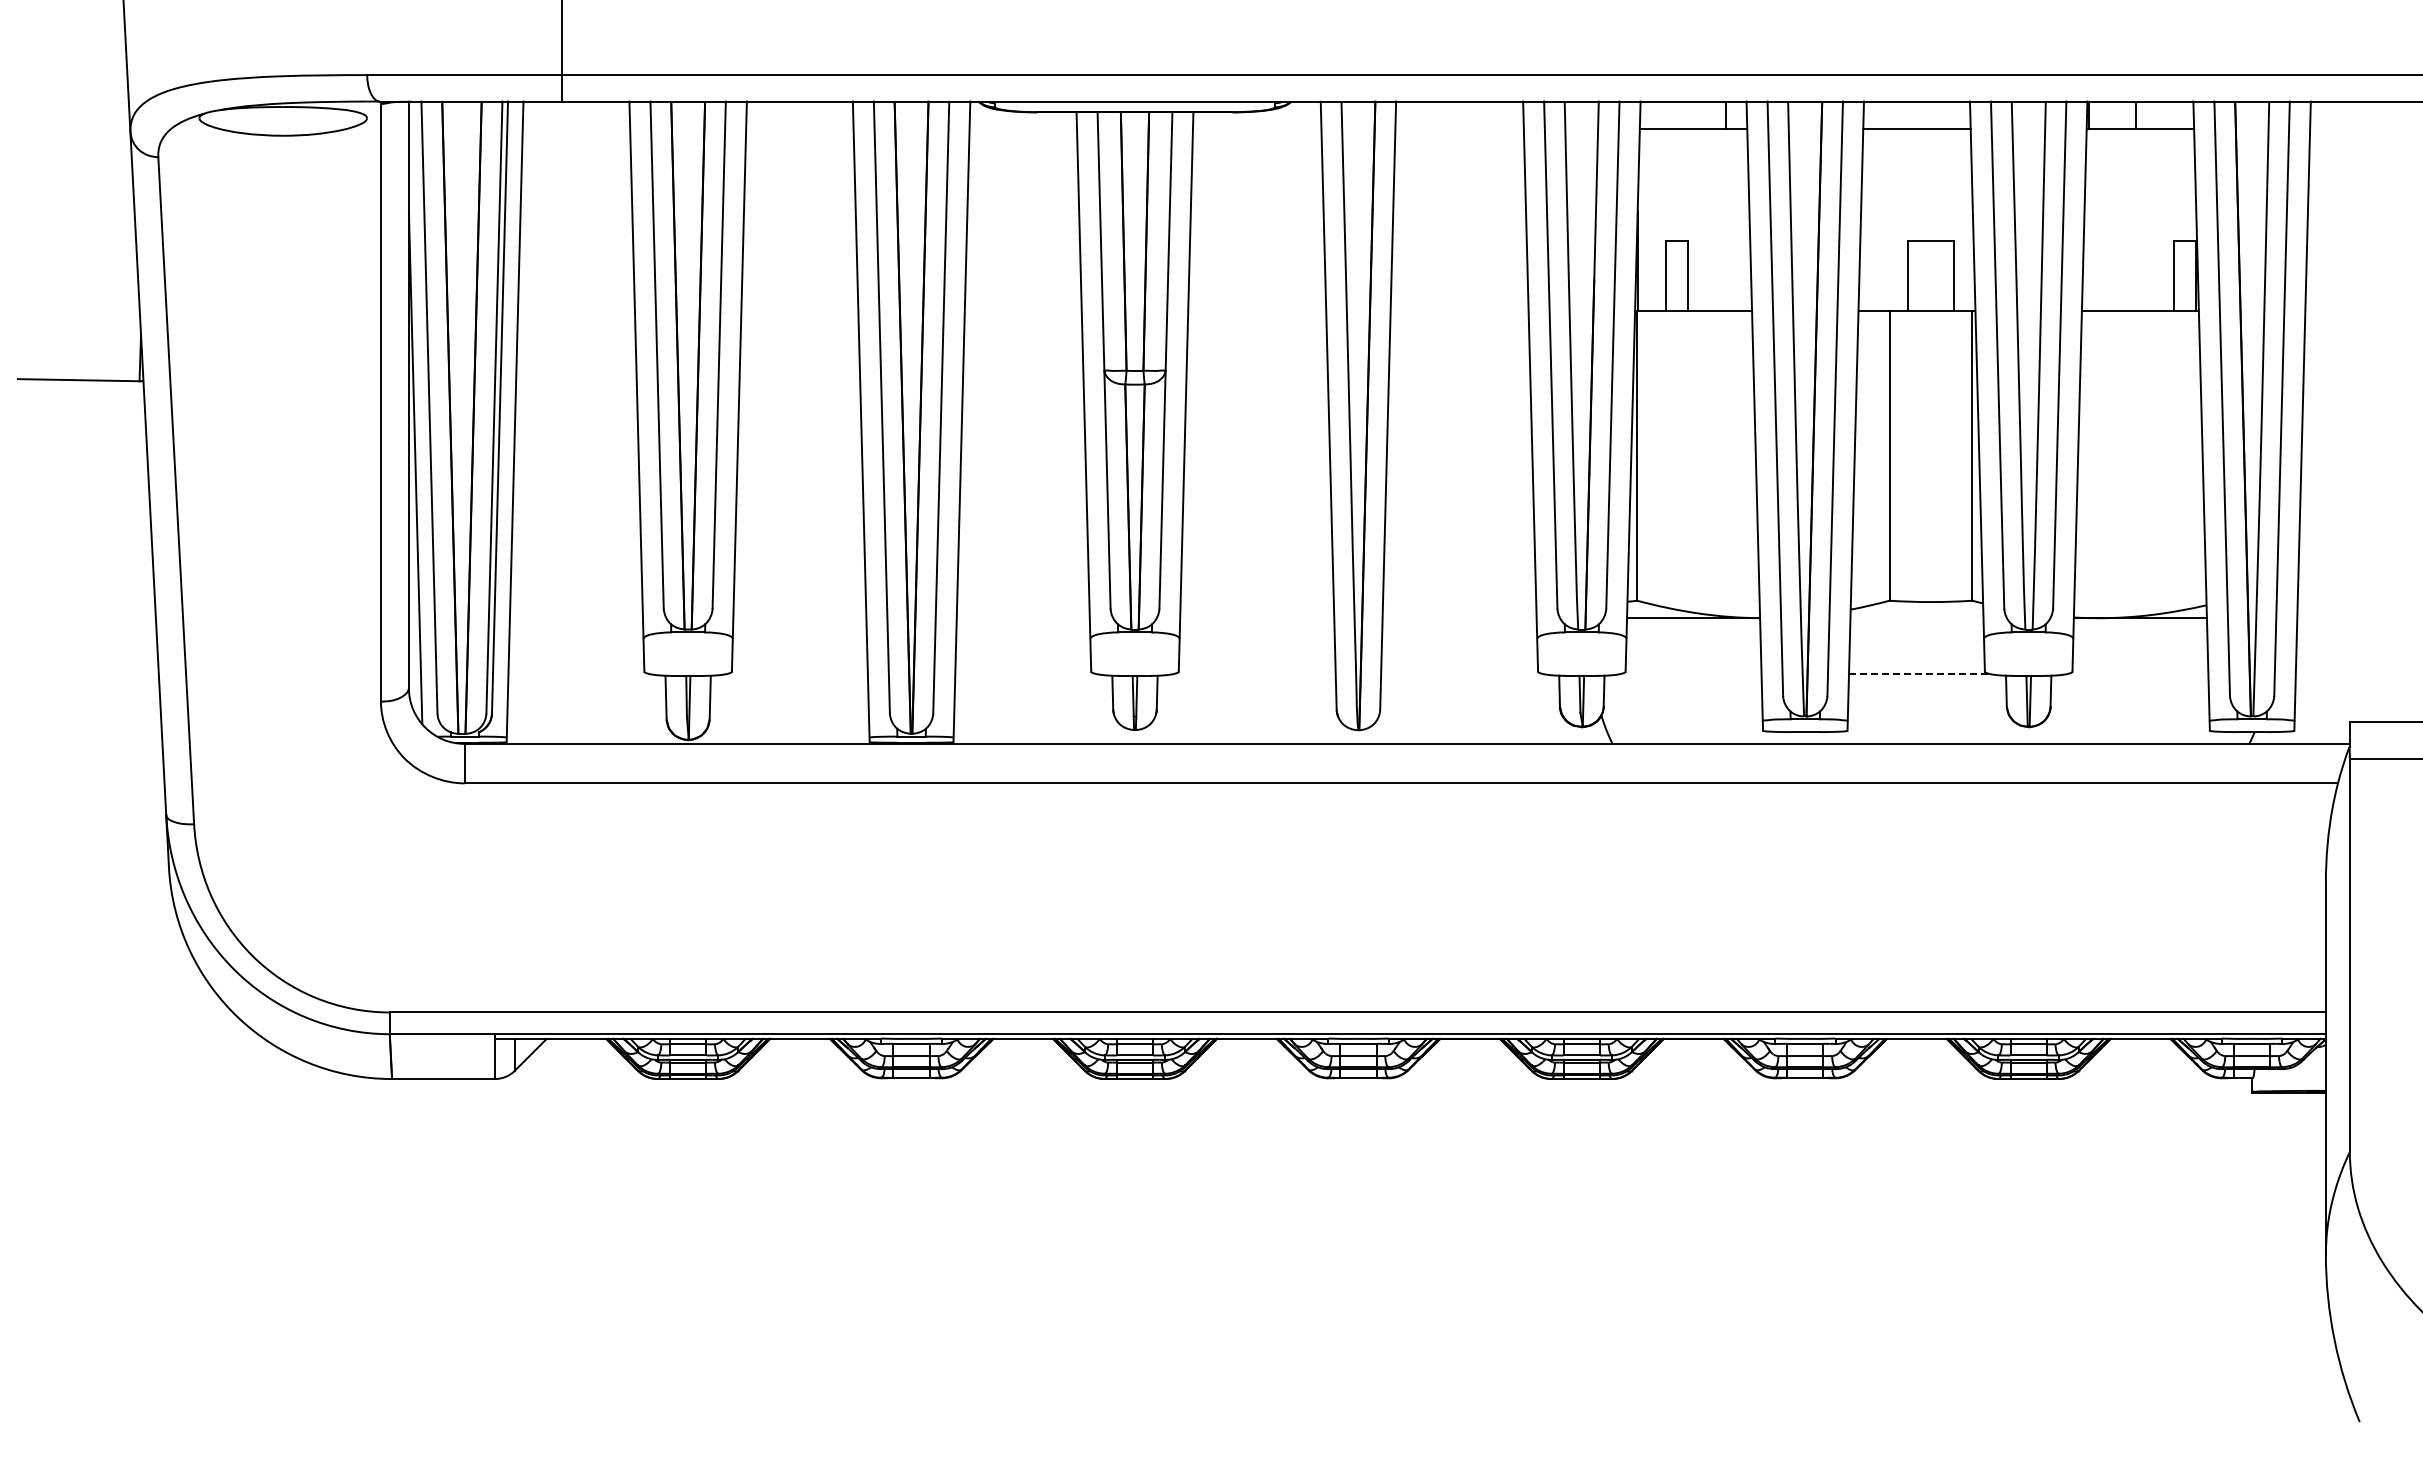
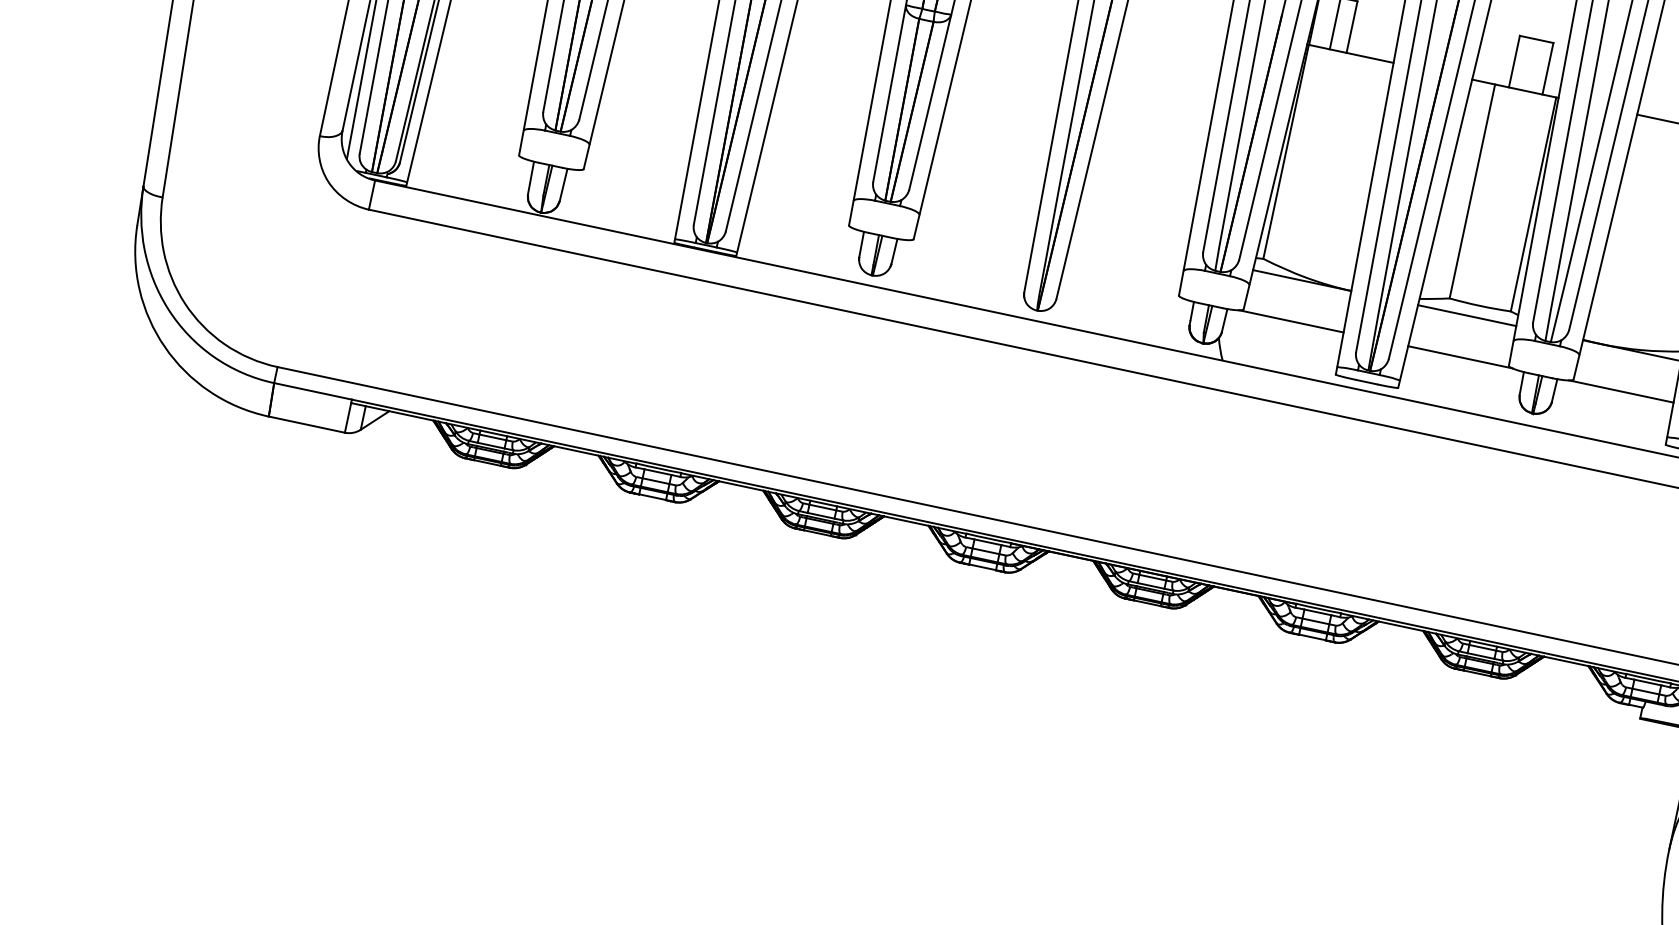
line: (1916, 618) -> (1466, 315), added
line: (1690, 674) -> (1291, 321), added
line: (1919, 674) -> (1460, 357), dashed -> solid
line: (2137, 674) -> (1621, 391), added

